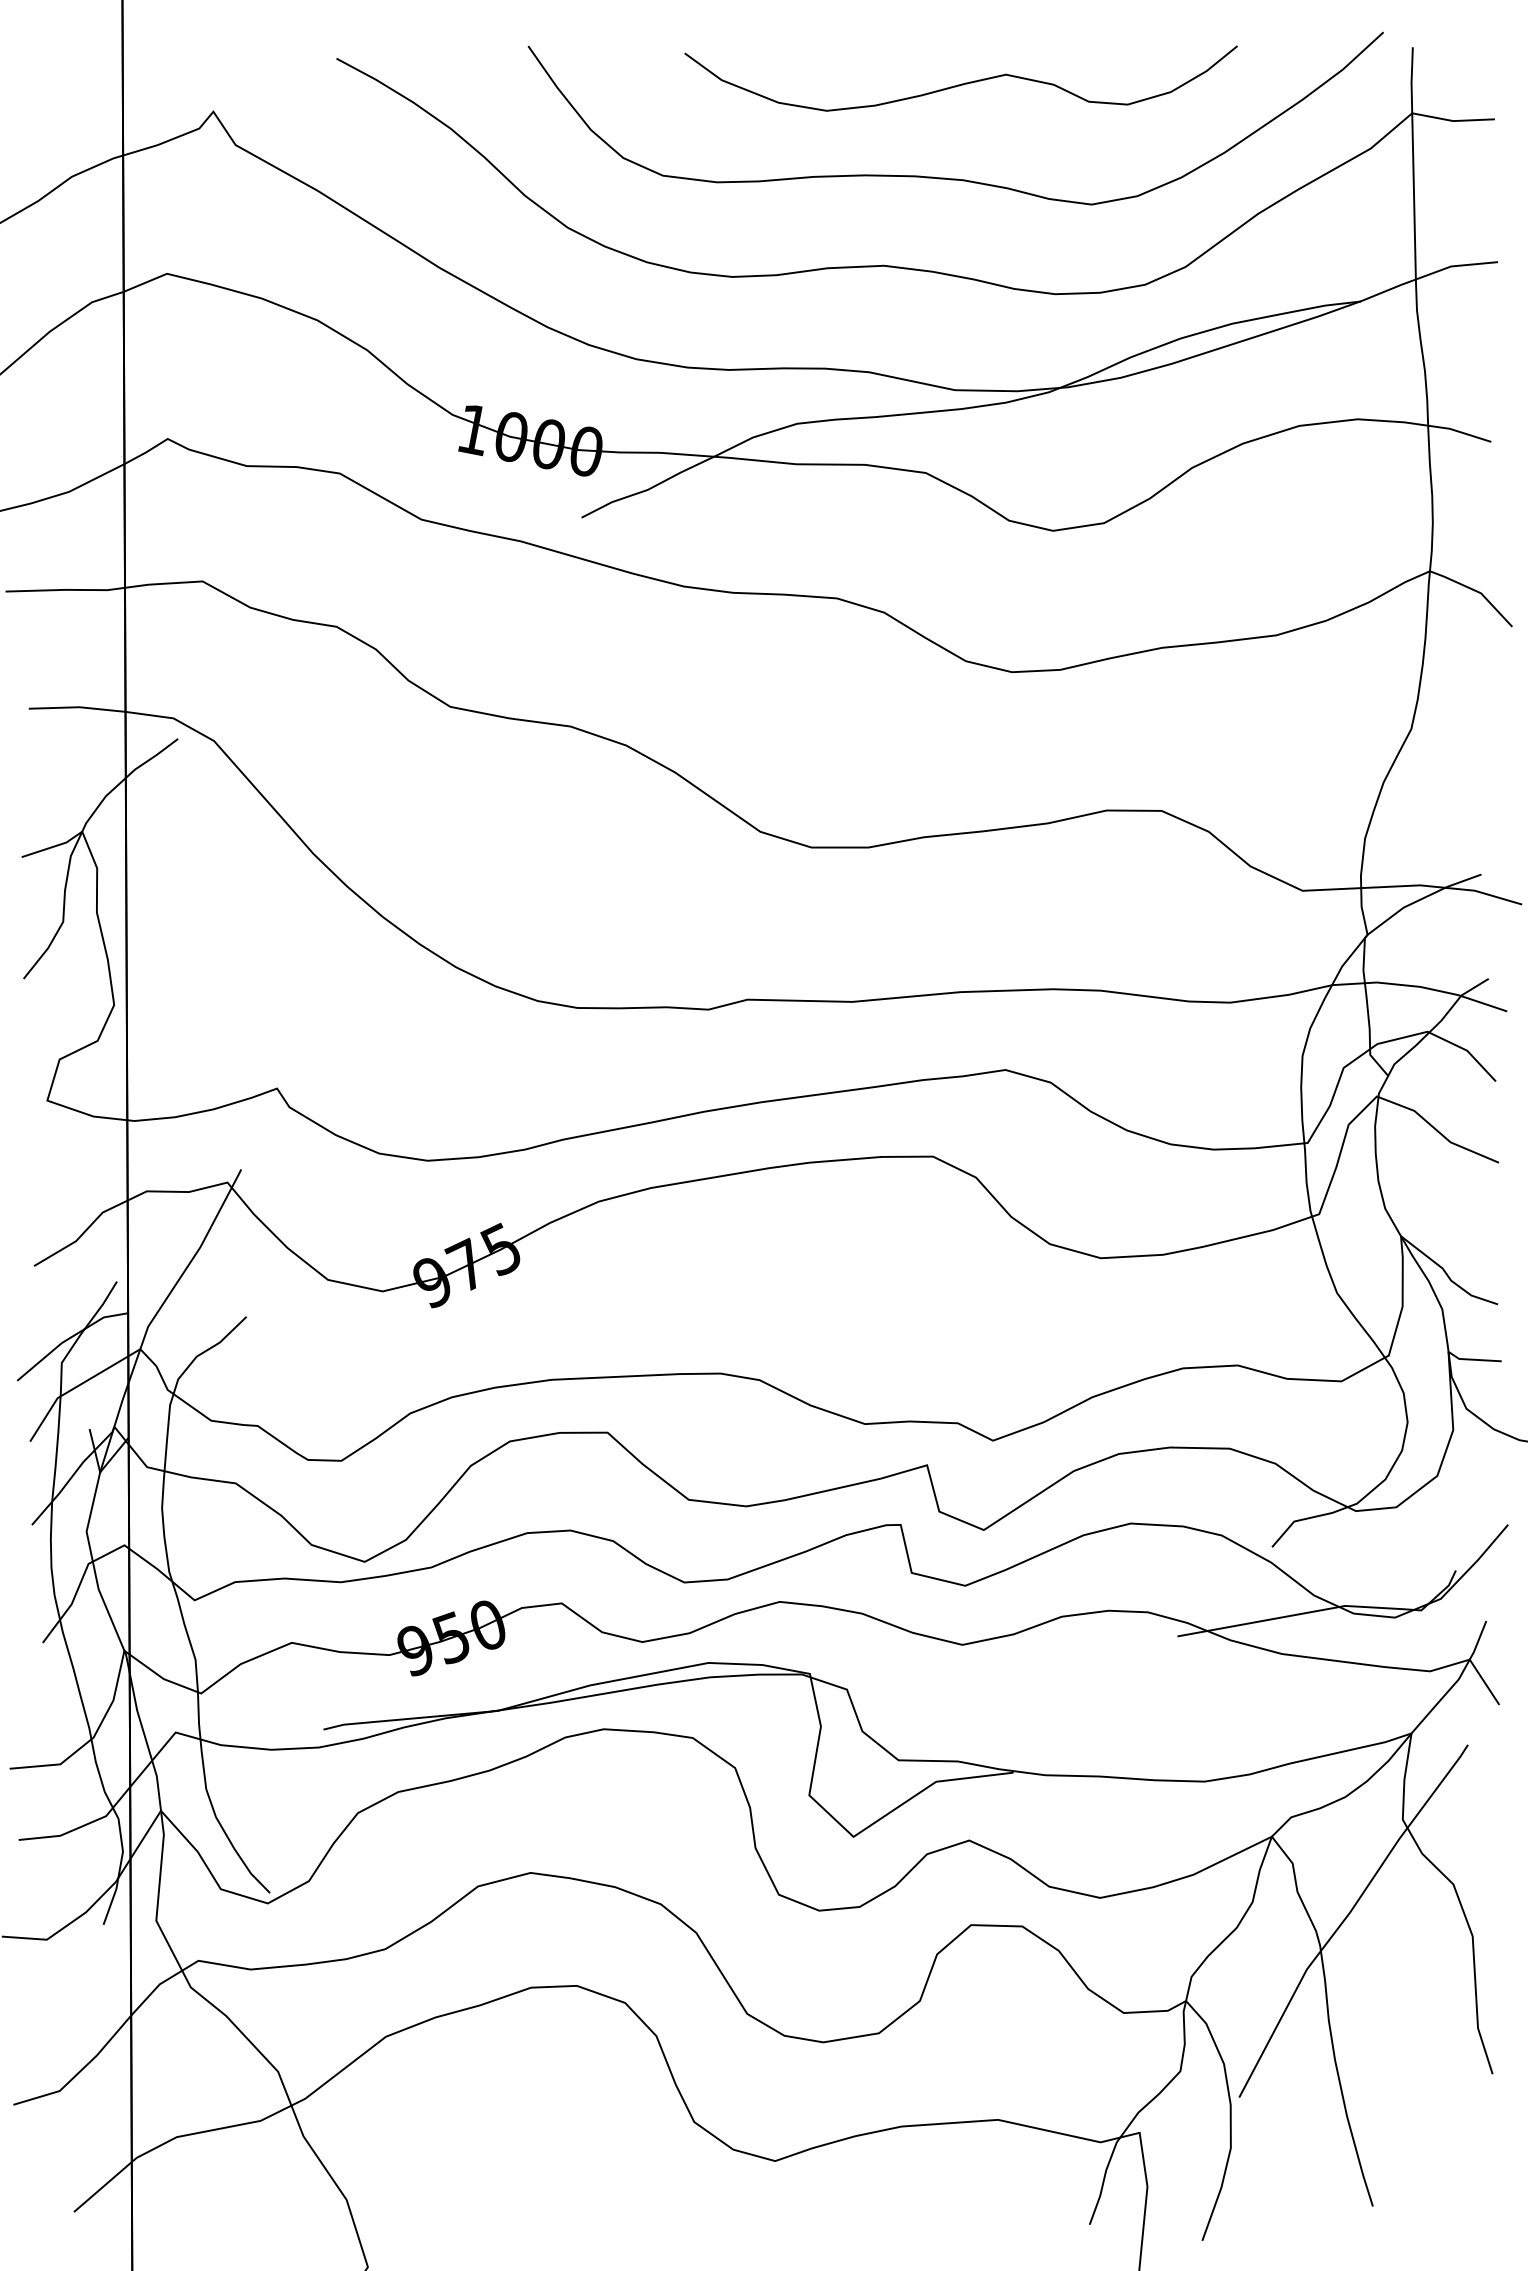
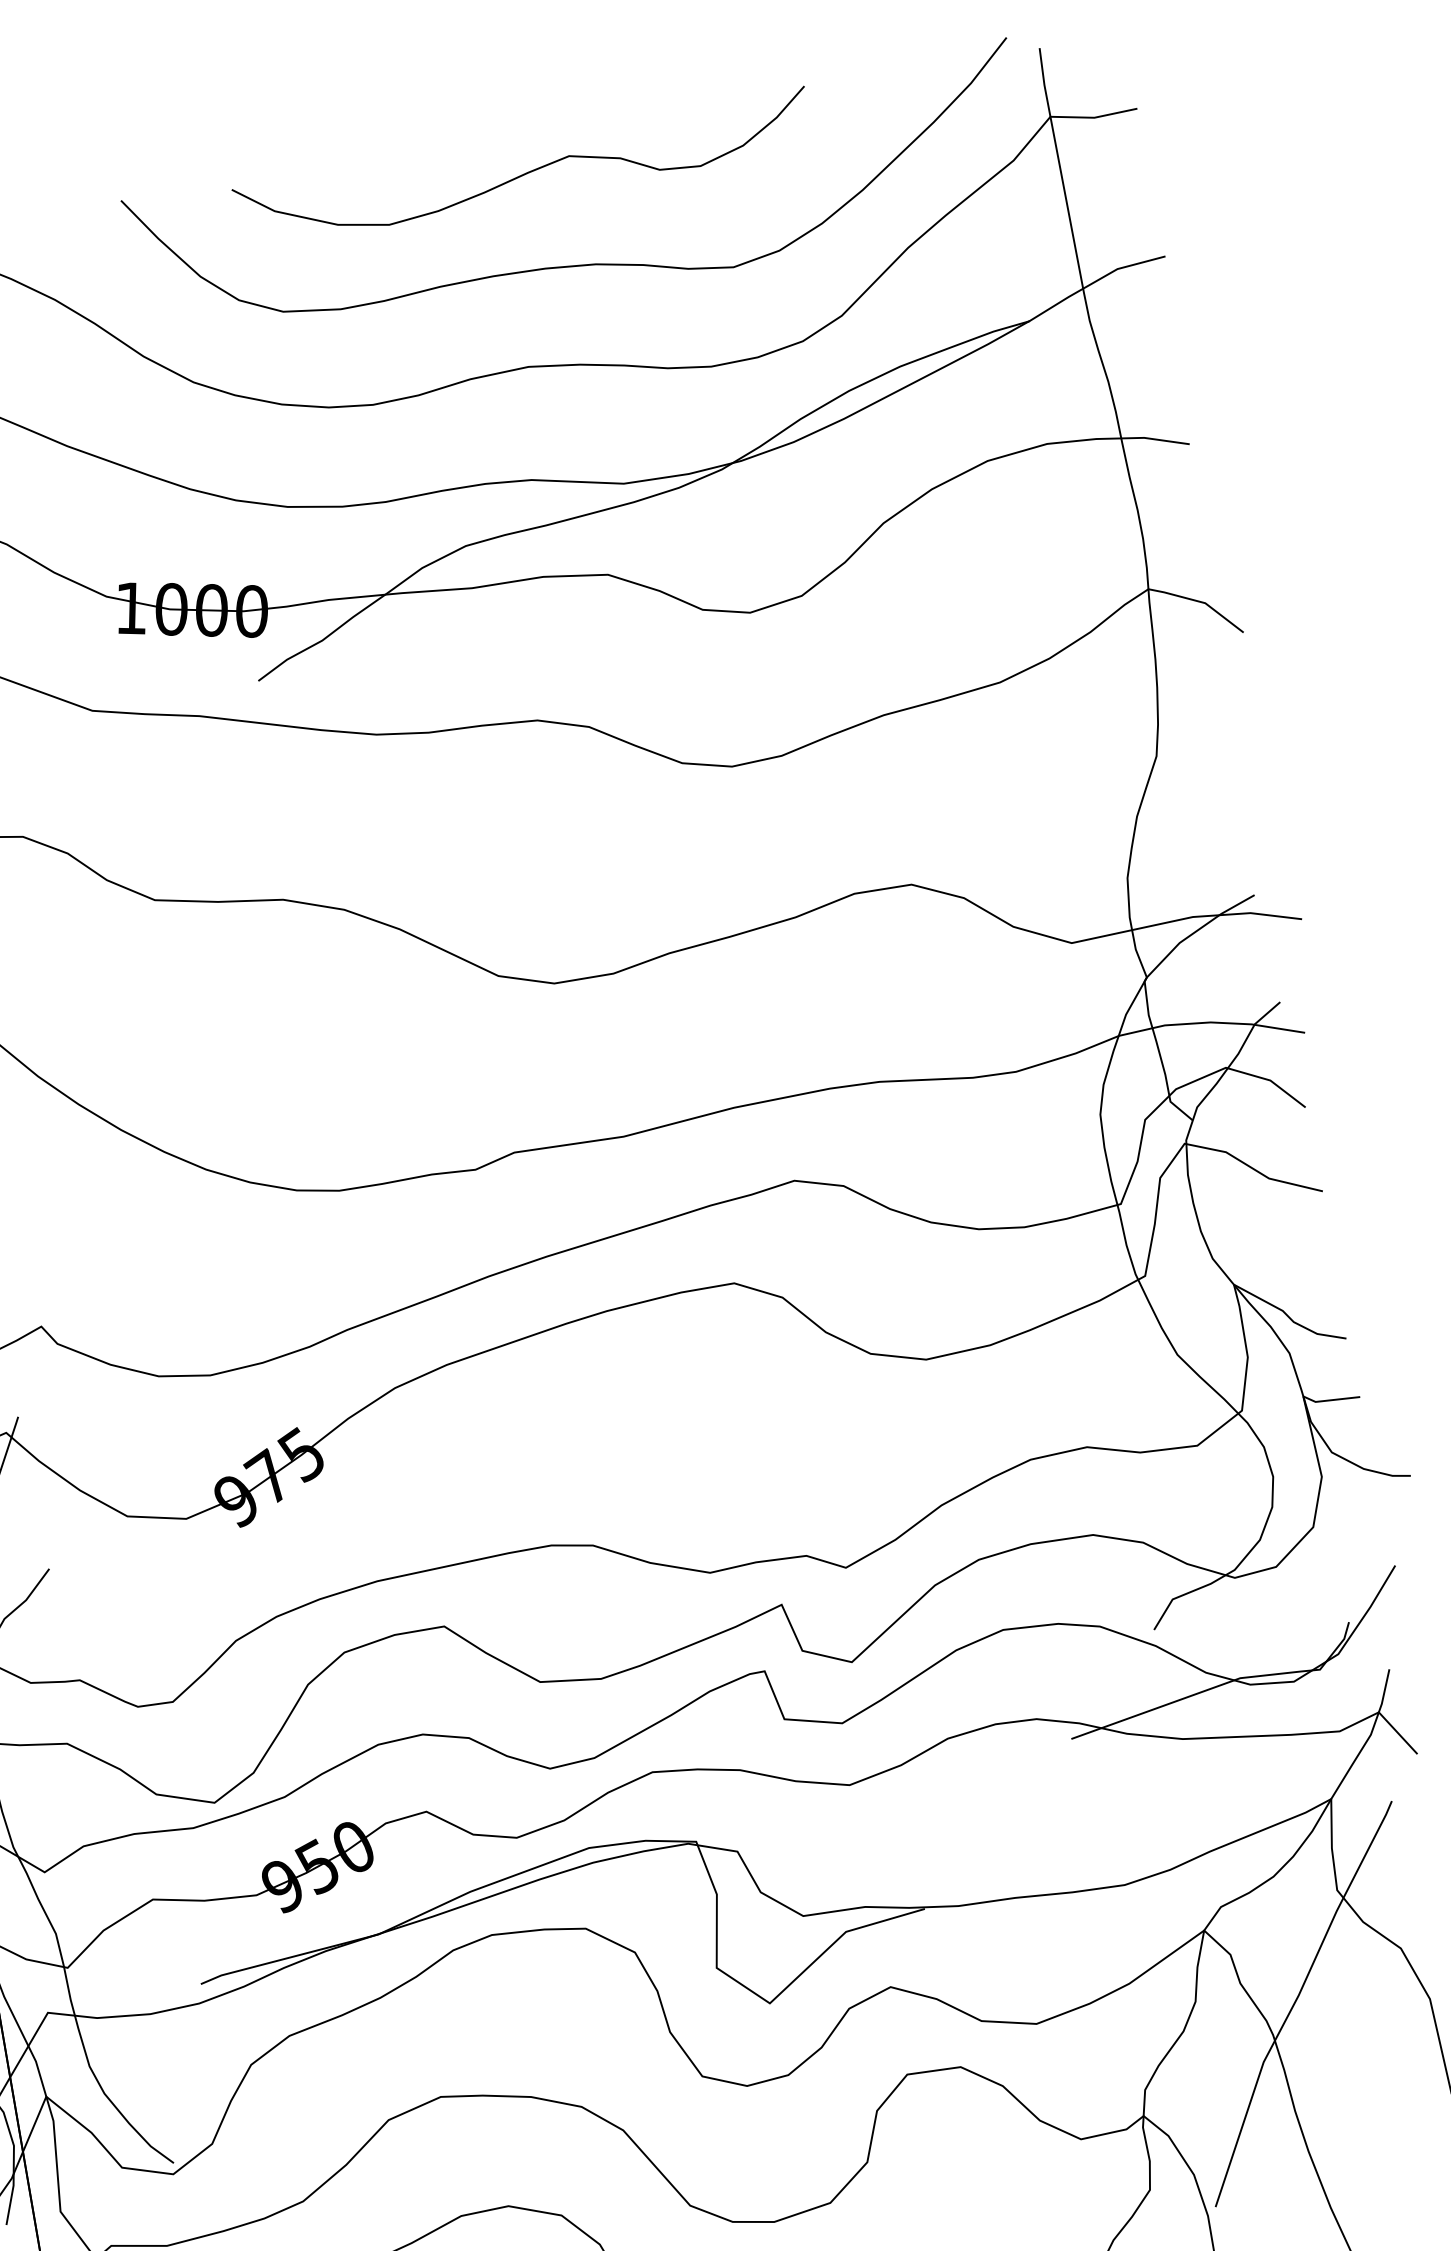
curve: (961, 83) -> (524, 173), moved

